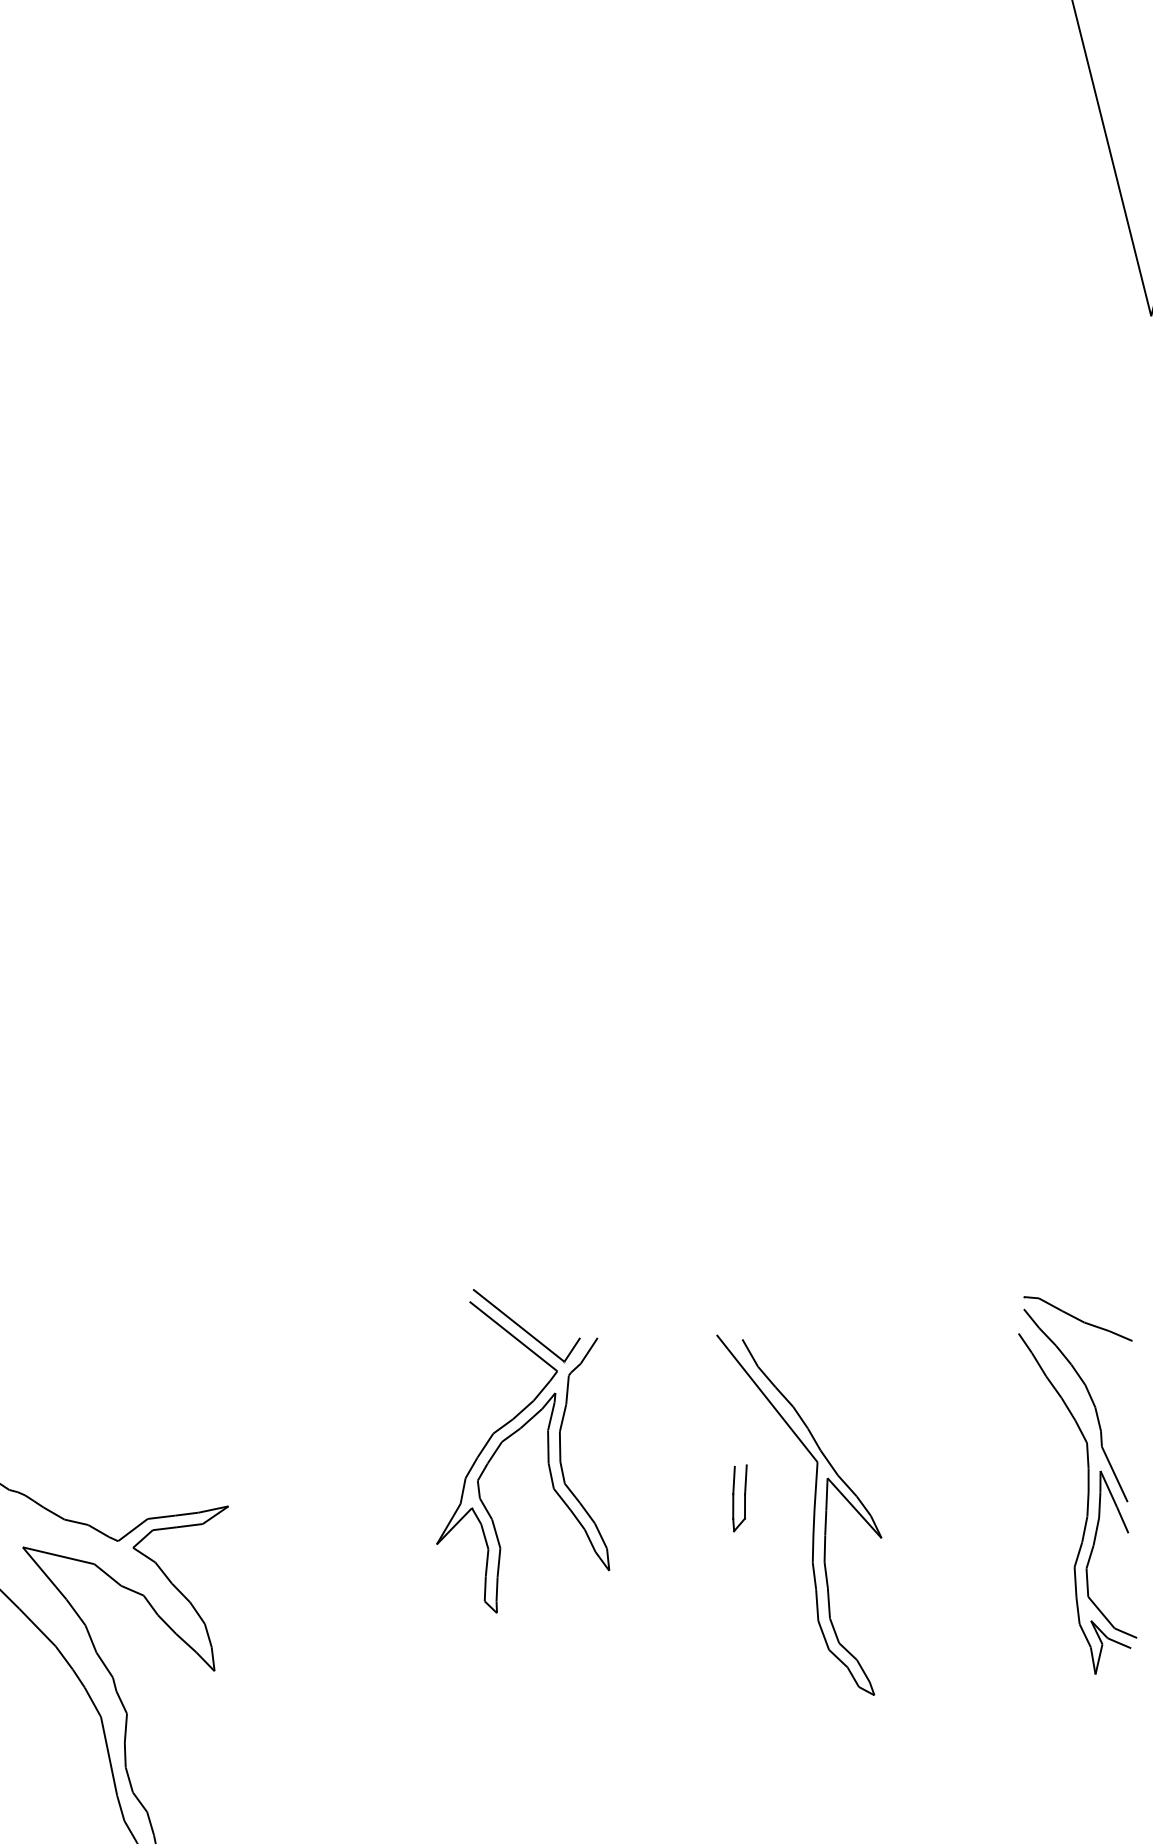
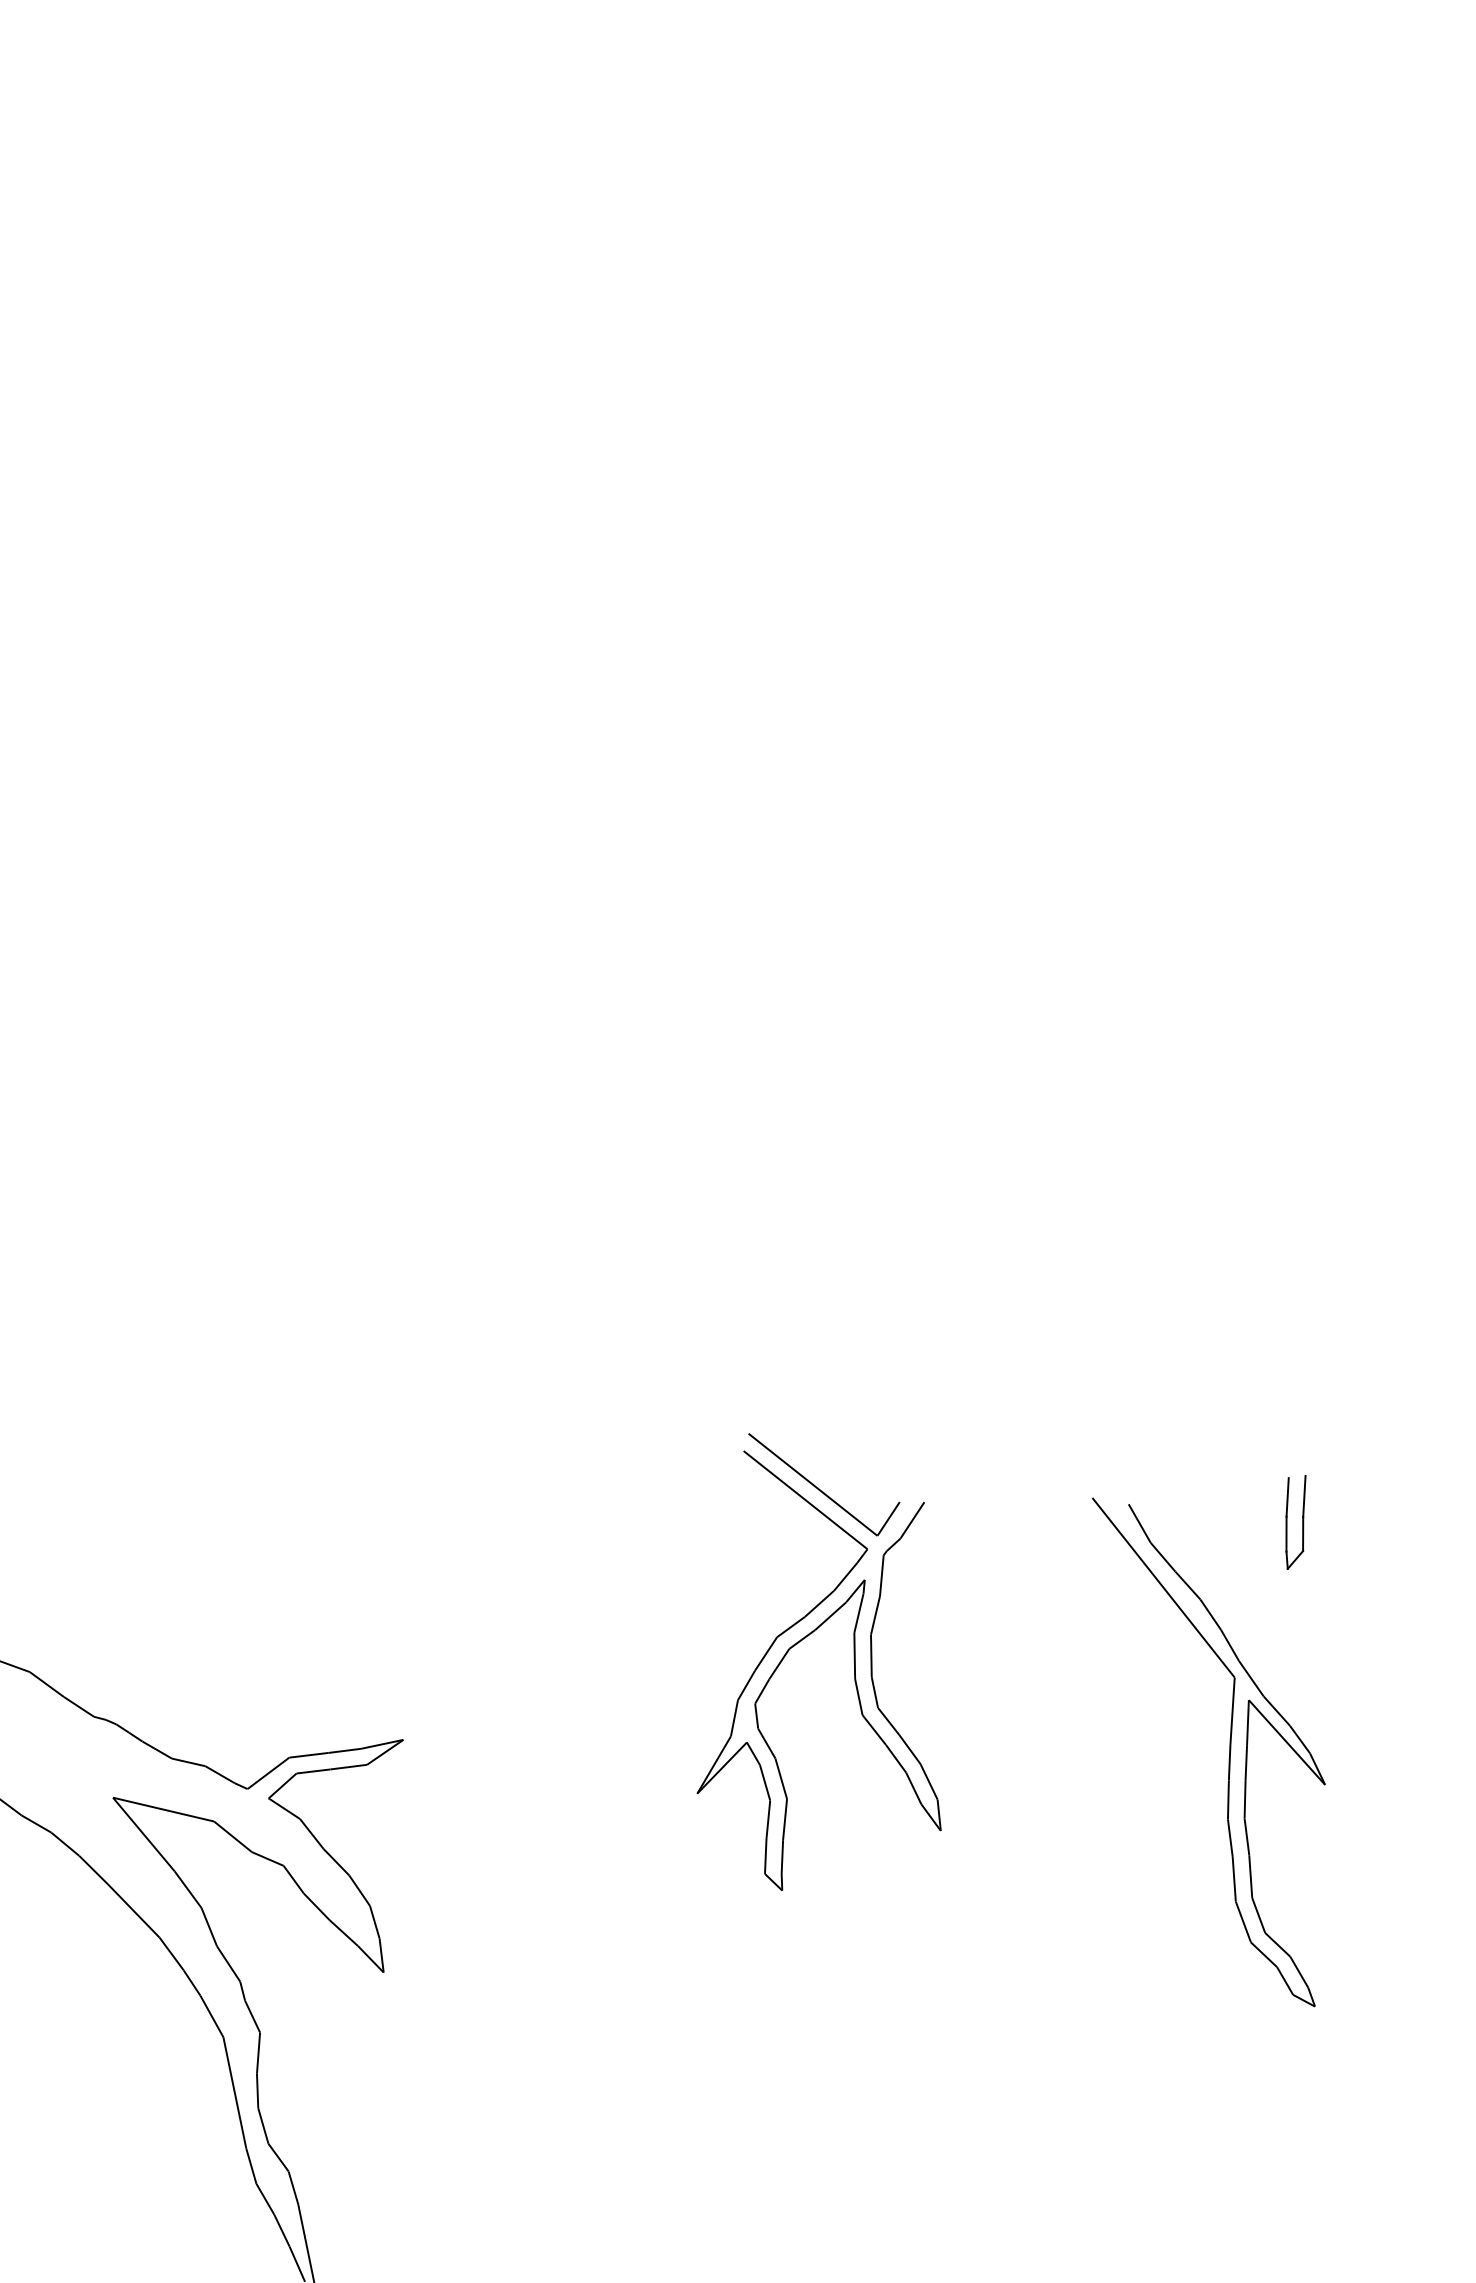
part: (739, 1498) -> (1295, 1522), moved

